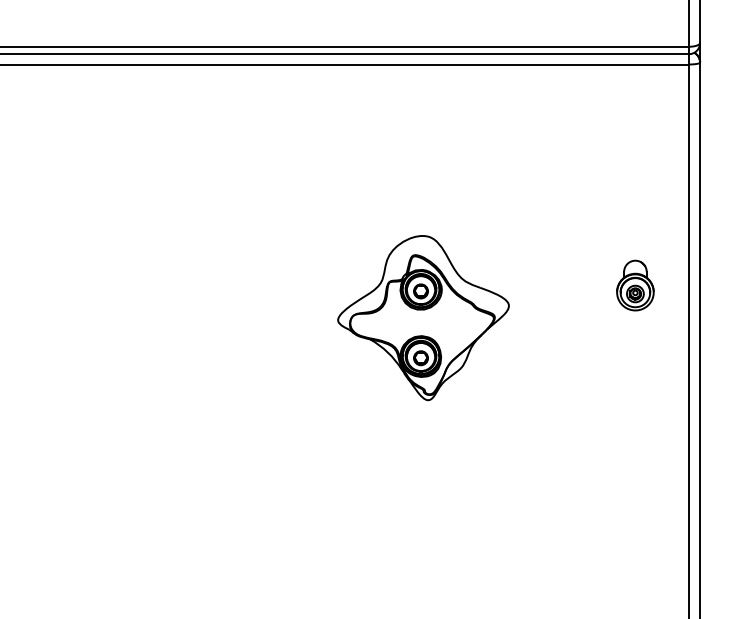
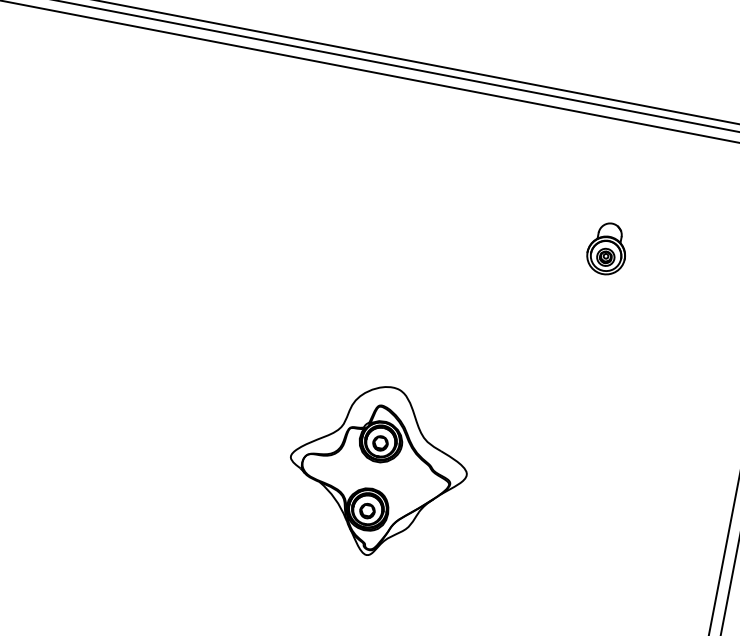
part: (635, 285) -> (607, 248), moved
part: (423, 318) -> (377, 471), moved

